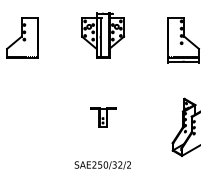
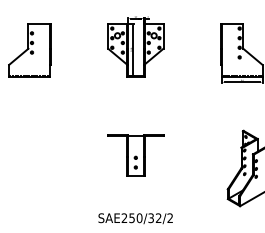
part: (102, 117) -> (135, 155), size x1.67

